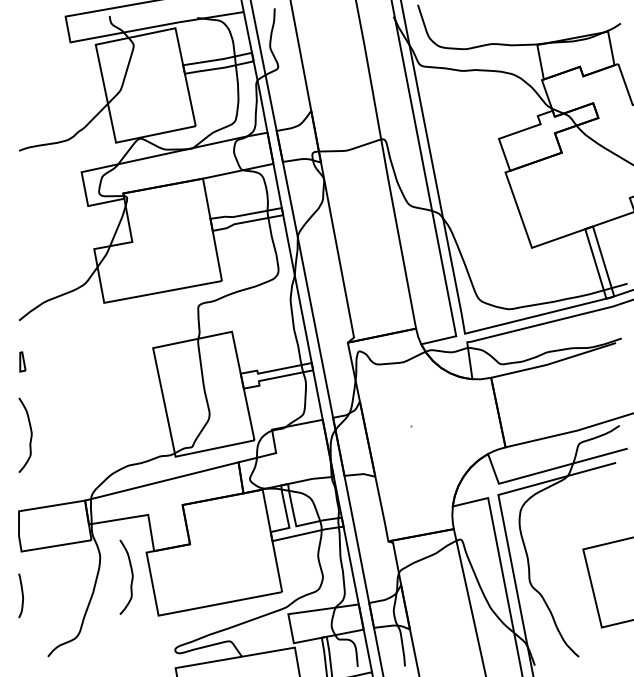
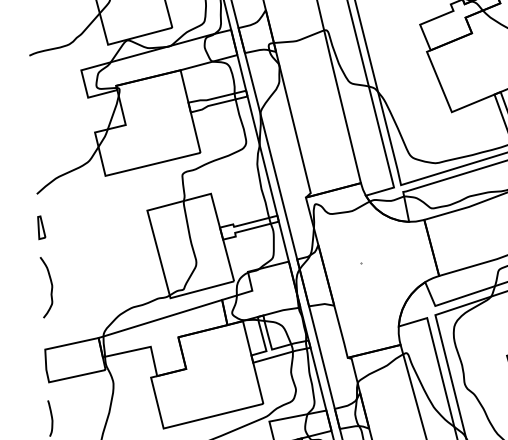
part: (22, 361) -> (41, 227), size x1.43
curve: (131, 576) -> (139, 397), removed

